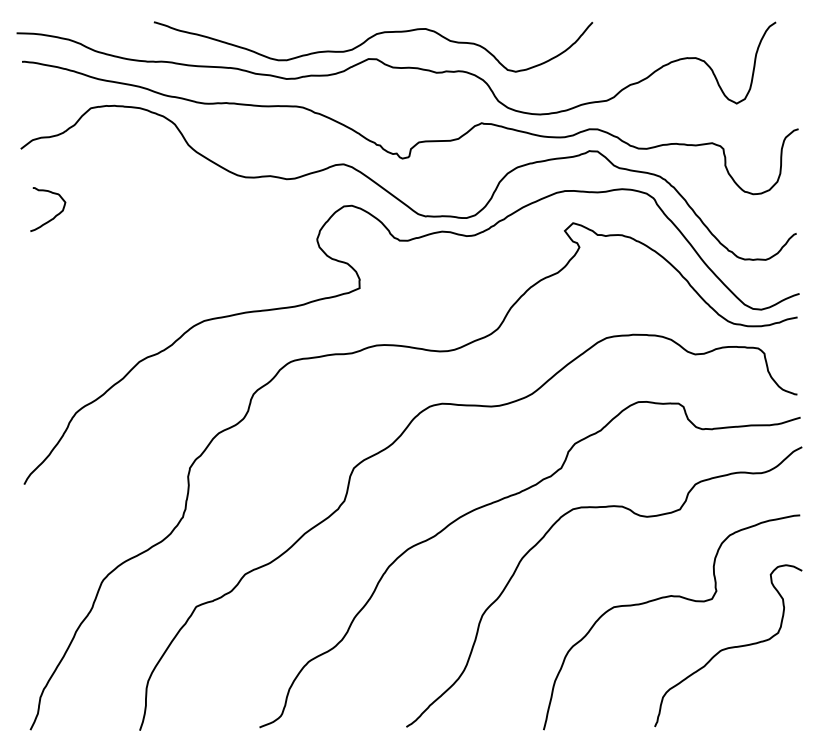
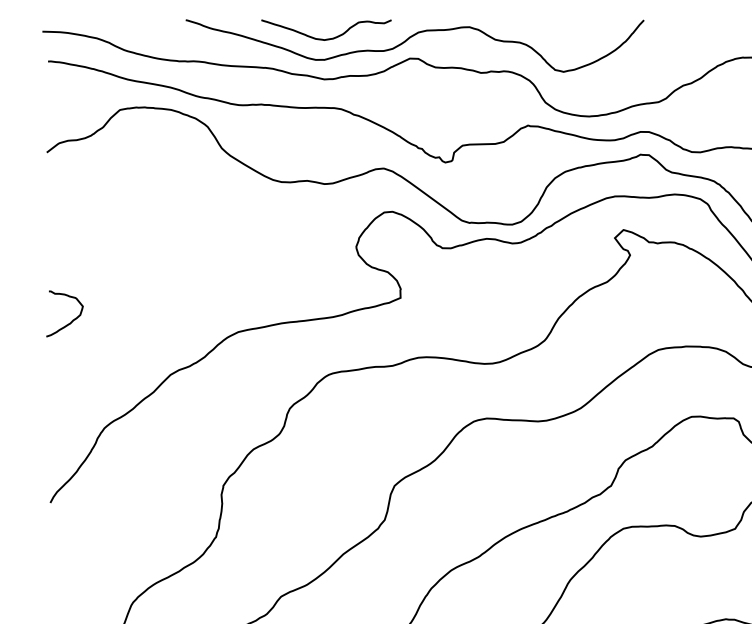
curve: (290, 39) -> (328, 38), added
curve: (55, 215) -> (72, 320), moved

